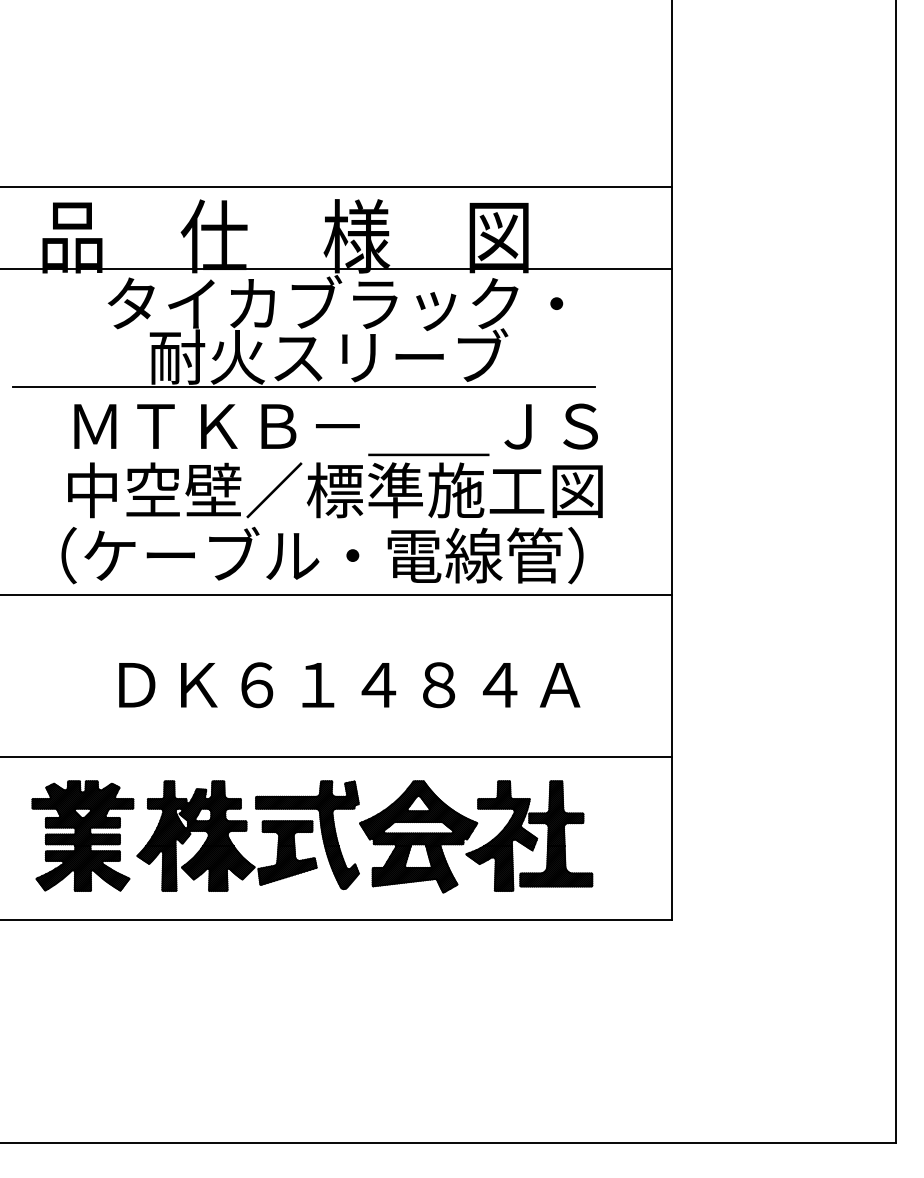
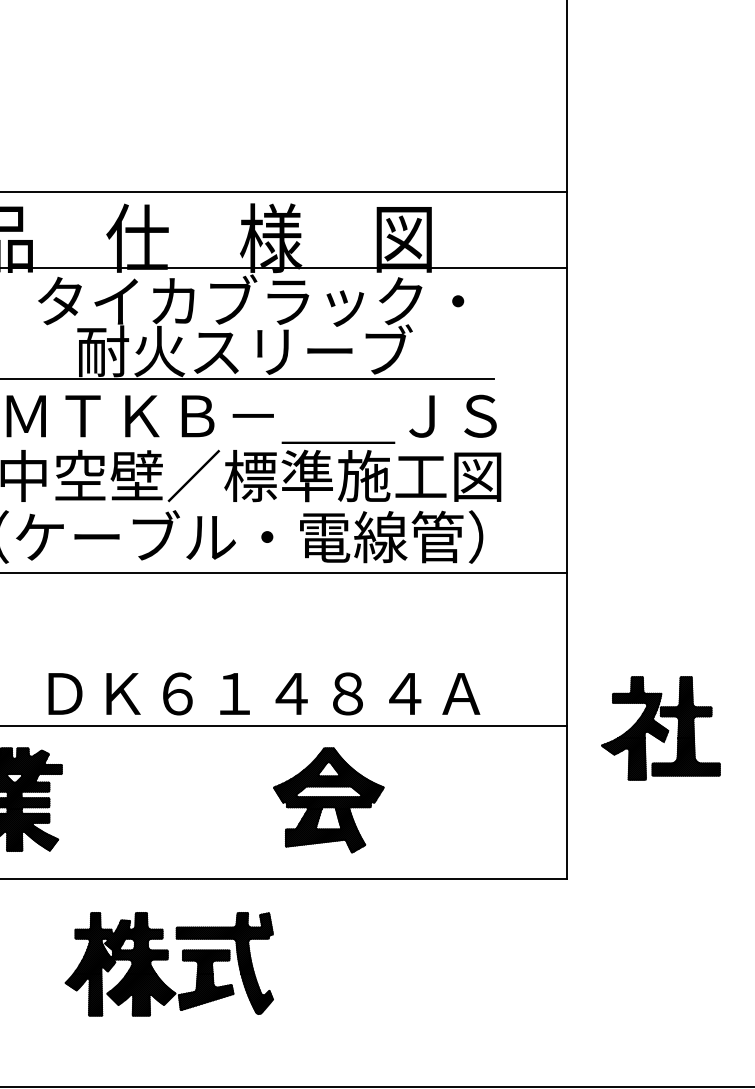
text: (349, 685) -> (264, 694), moved
part: (247, 835) -> (168, 963), moved
part: (529, 835) -> (661, 727), moved

